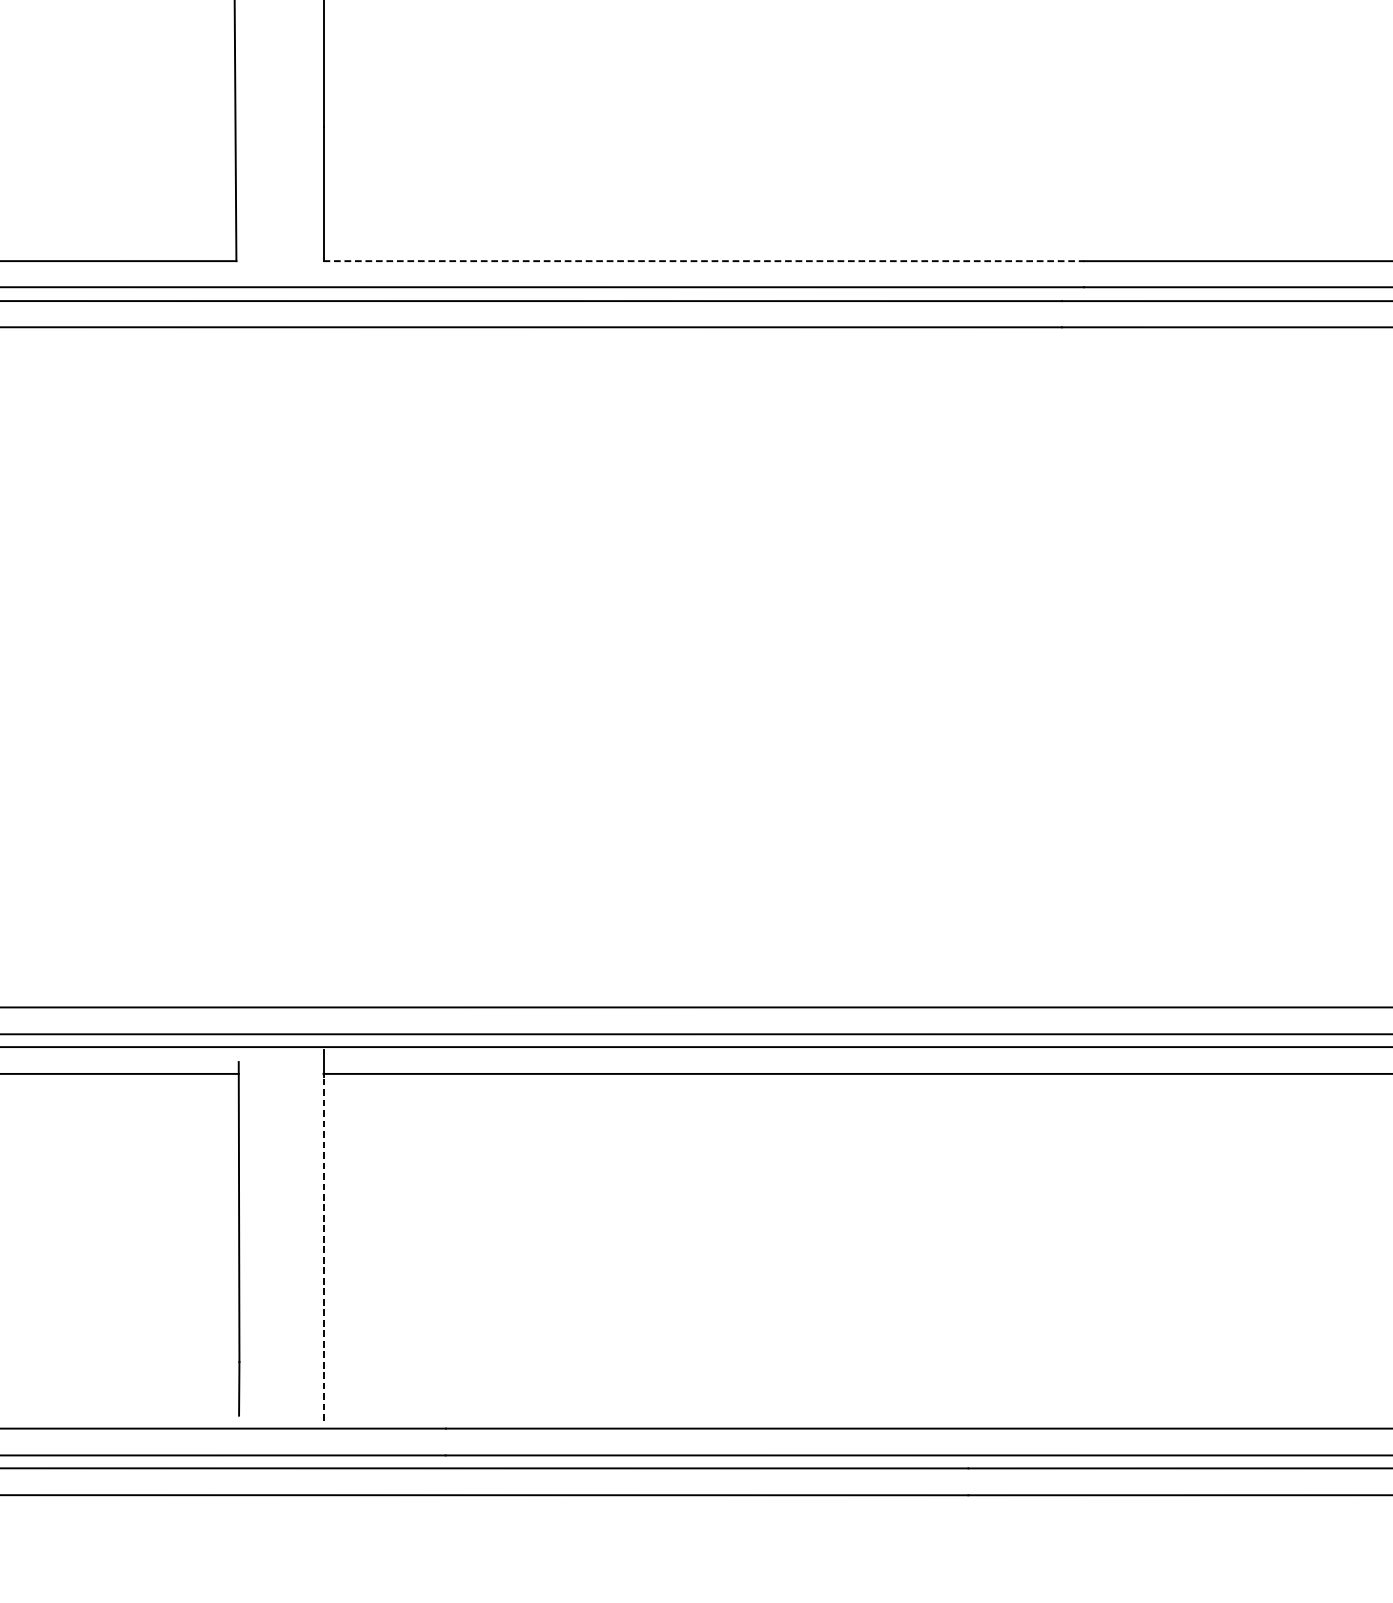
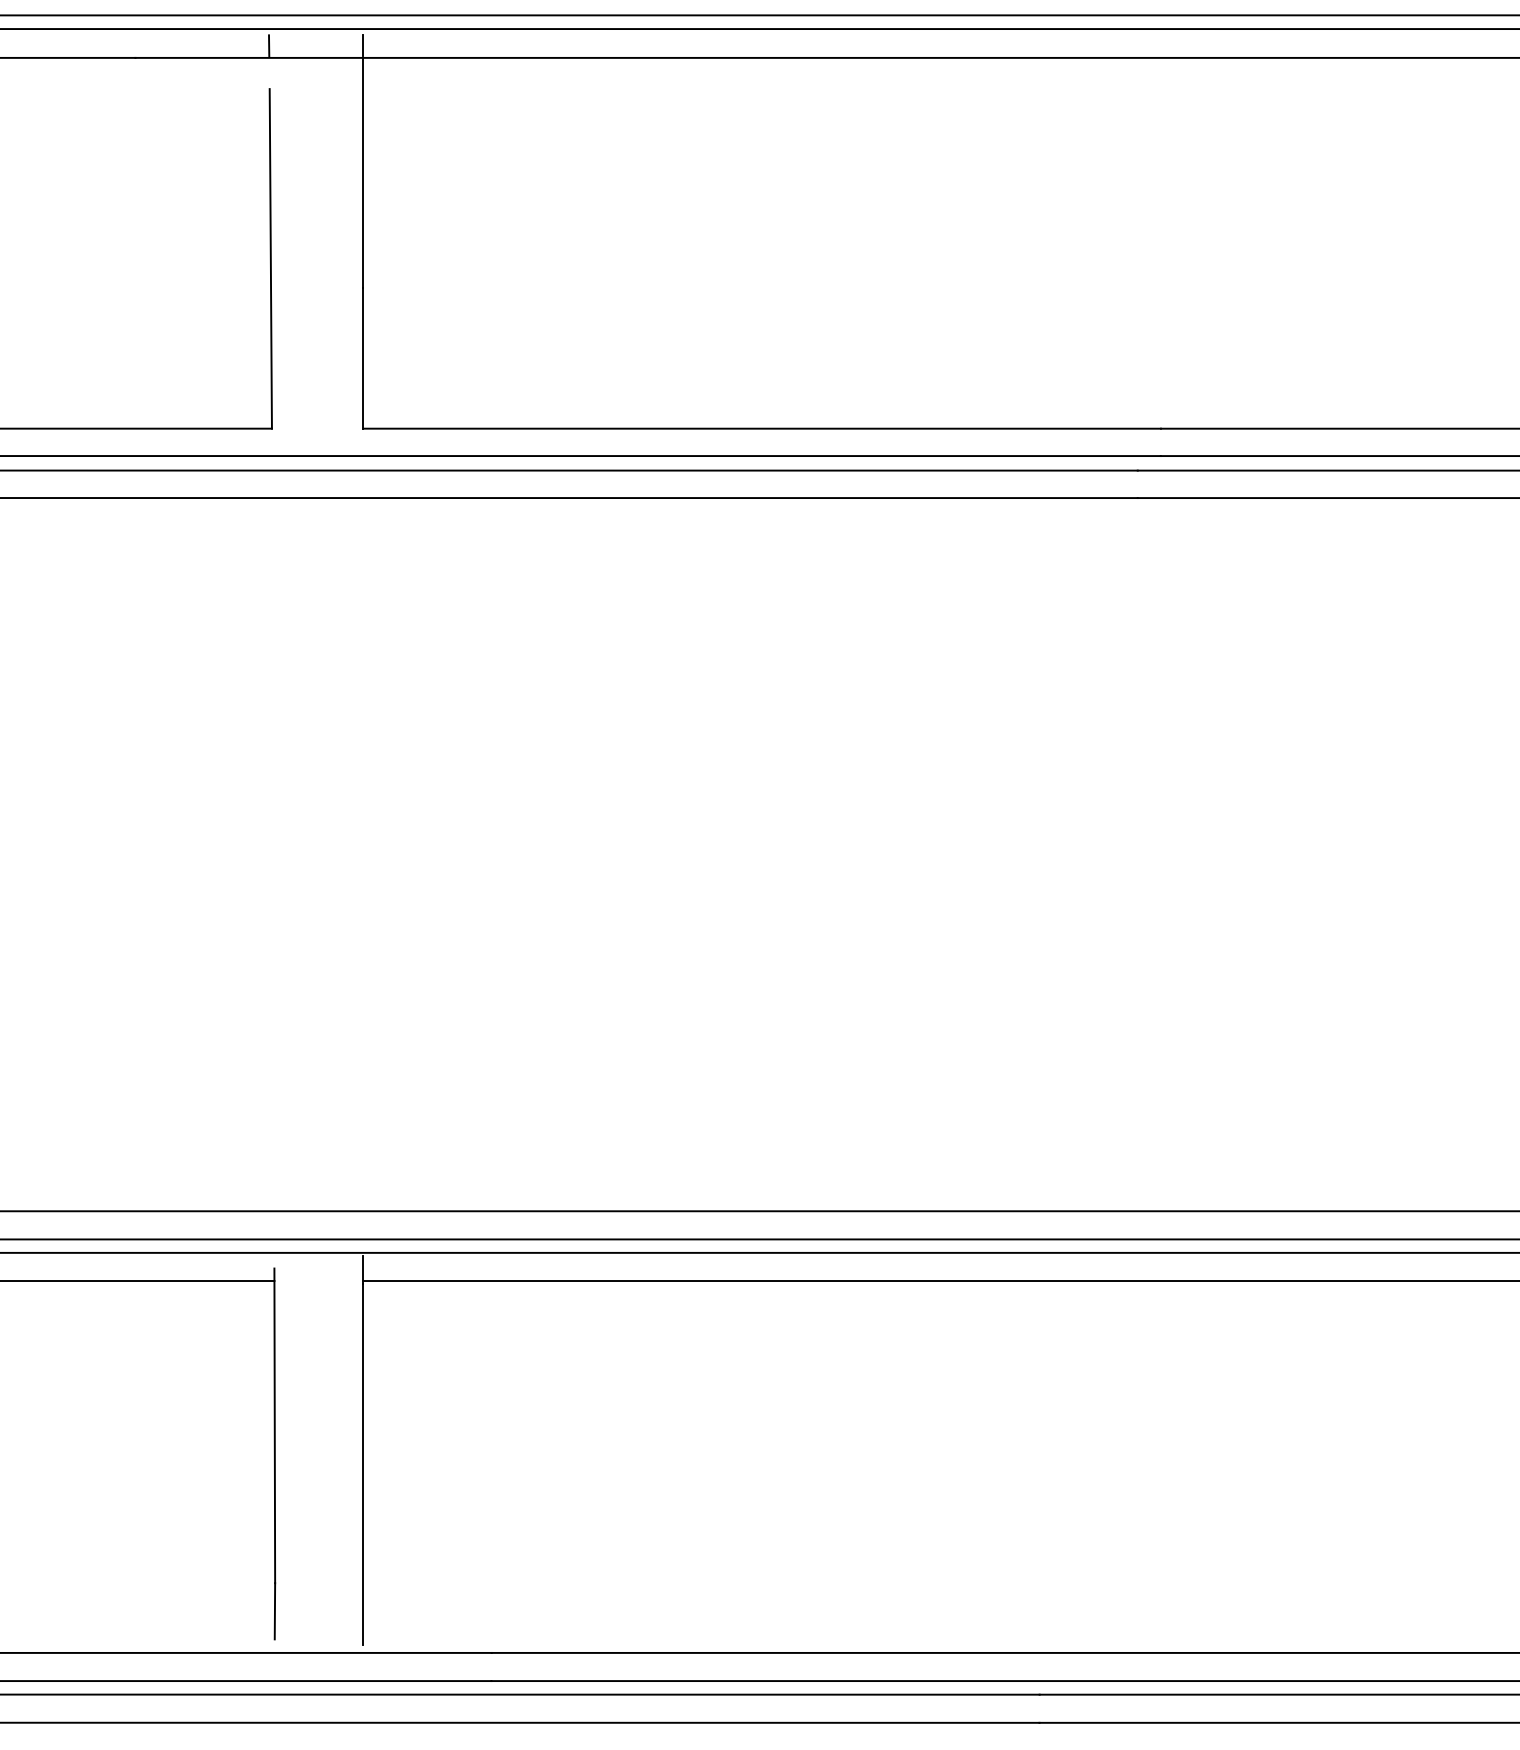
line: (704, 260) -> (762, 428), dashed -> solid
line: (323, 1248) -> (363, 1464), dashed -> solid

